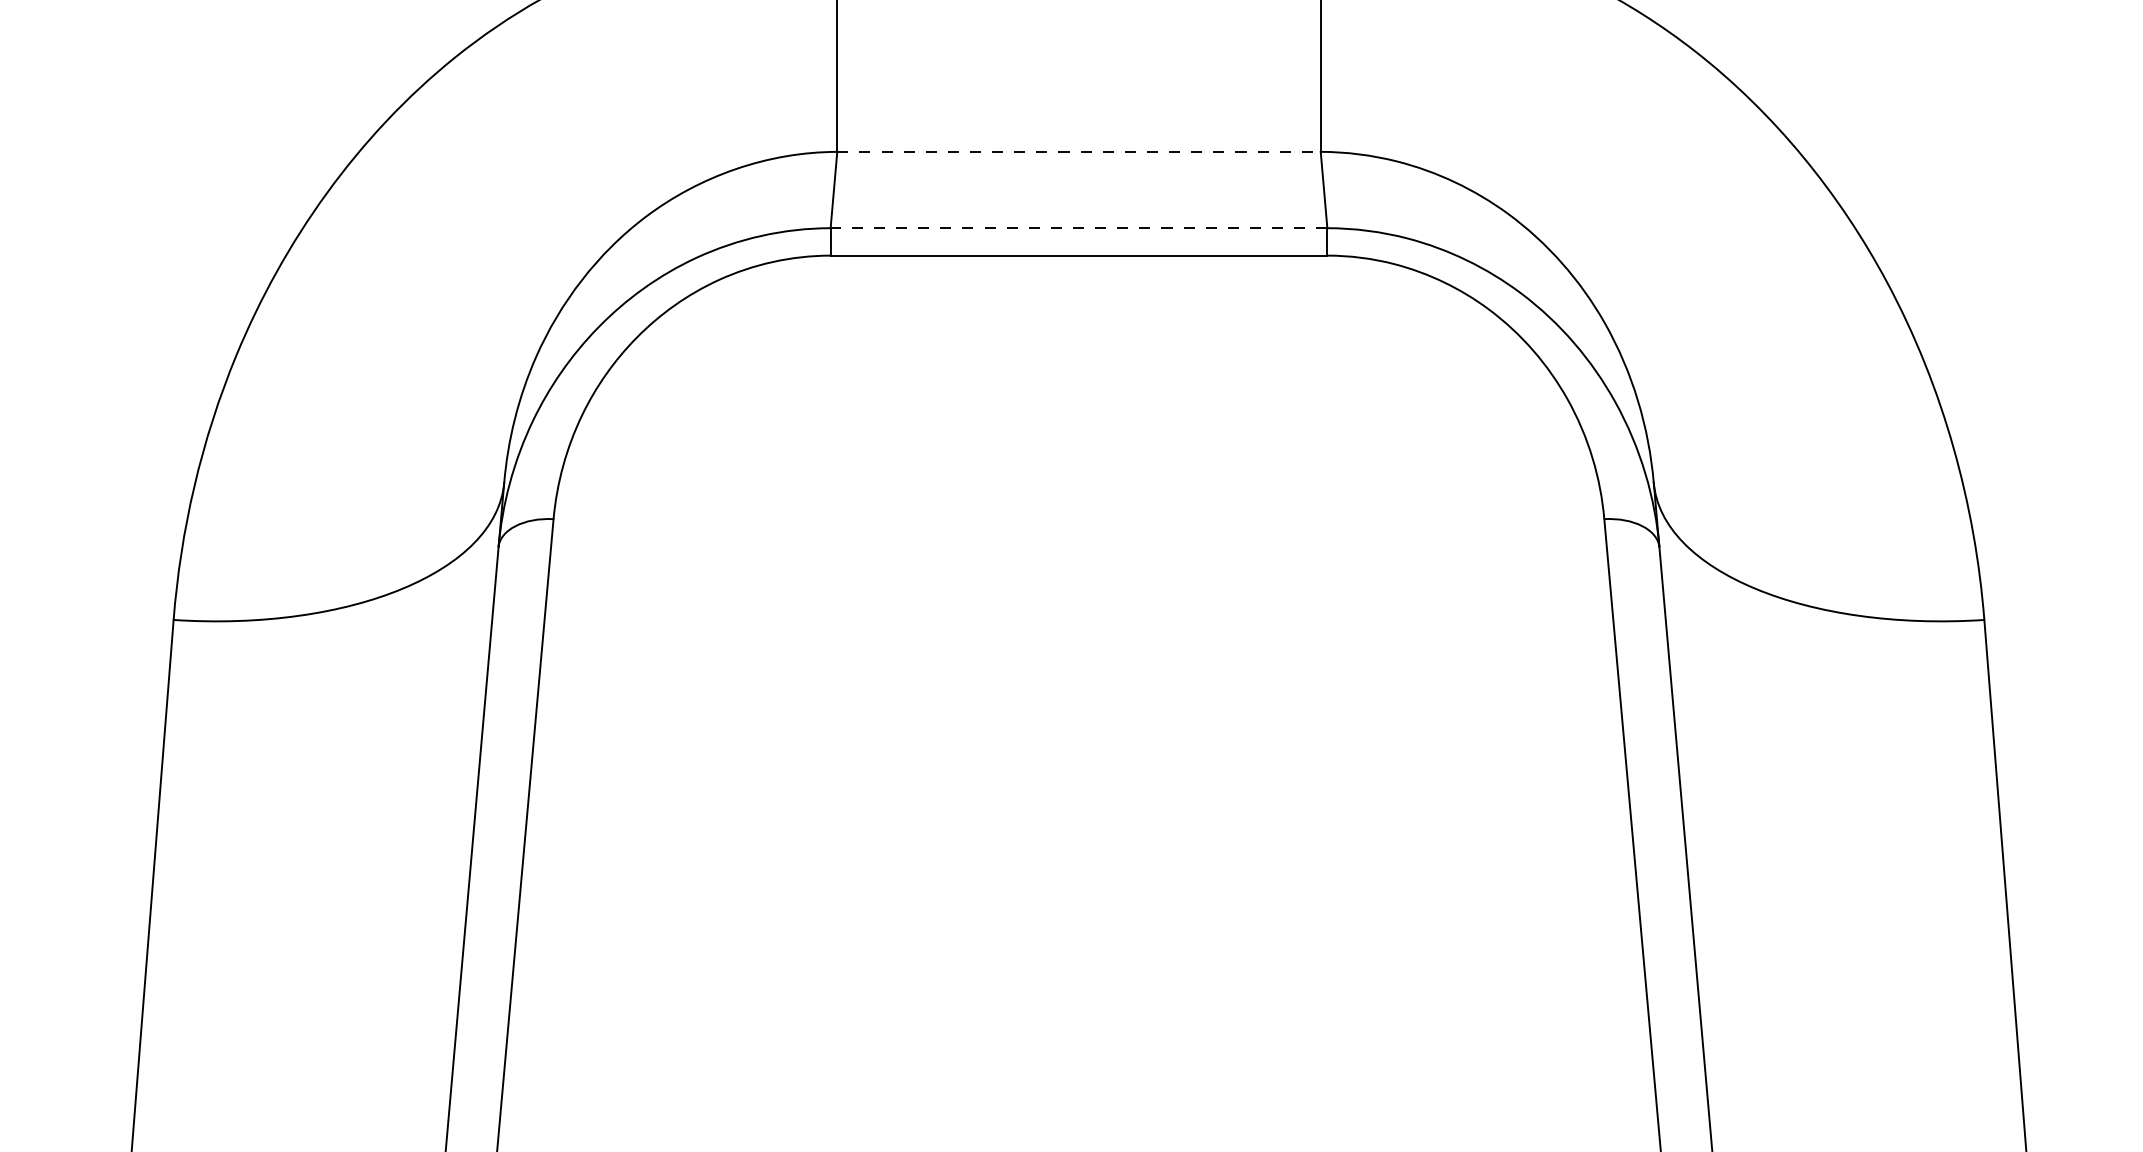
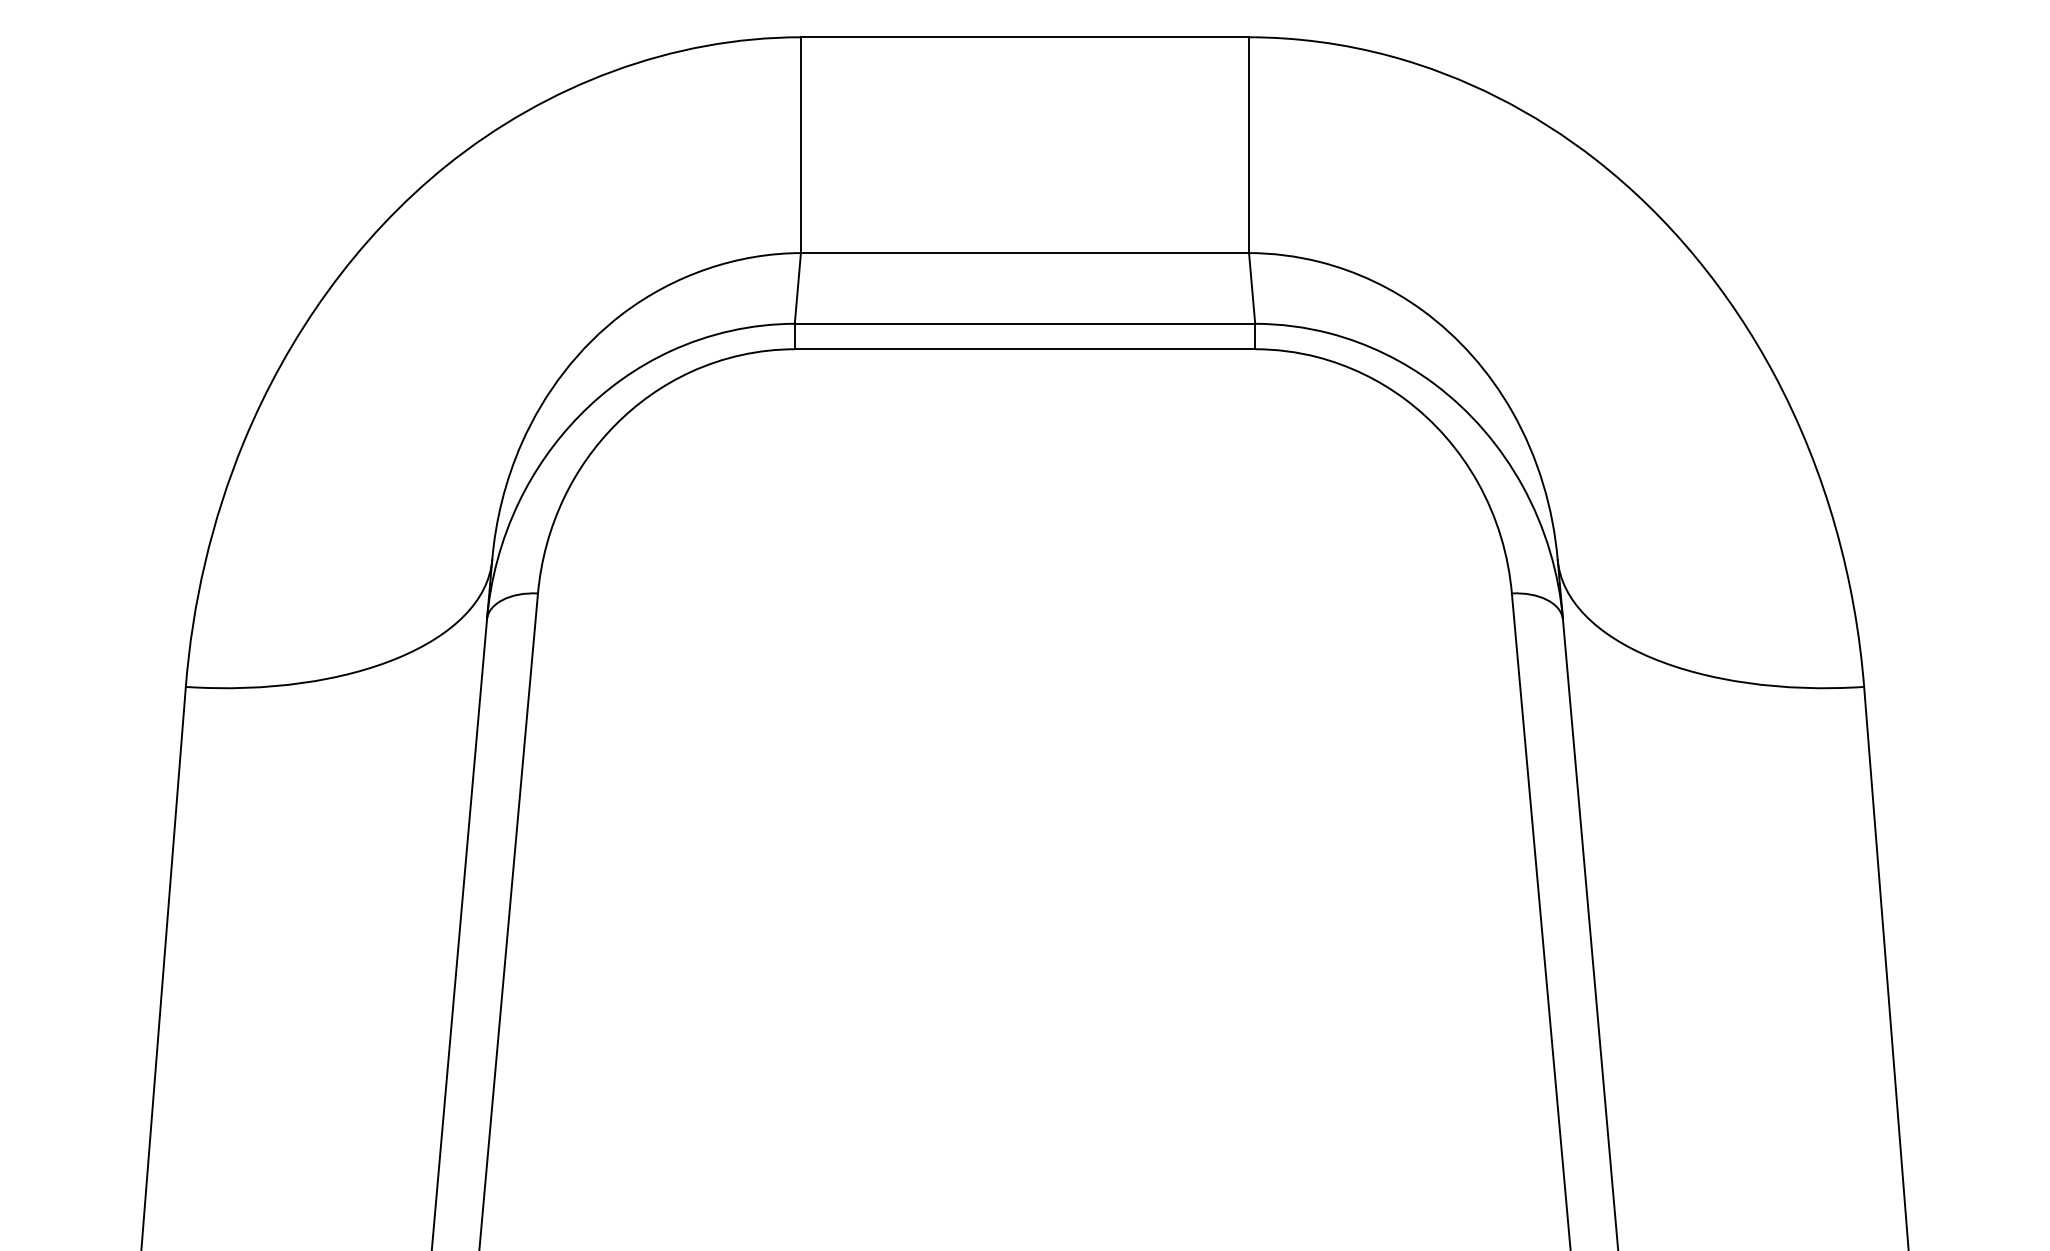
line: (1079, 152) -> (1025, 253), dashed -> solid
line: (1078, 227) -> (1024, 323), dashed -> solid

